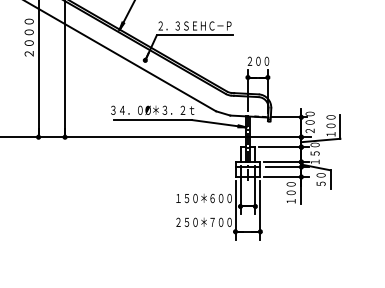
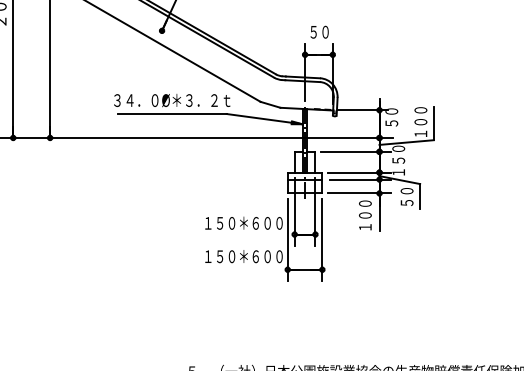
text: (258, 60) -> (319, 31), ２００ -> ５０
text: (309, 122) -> (390, 117), ２００ -> ５０
text: (195, 221) -> (231, 255), ２５０＊７００ -> １５０＊６００

